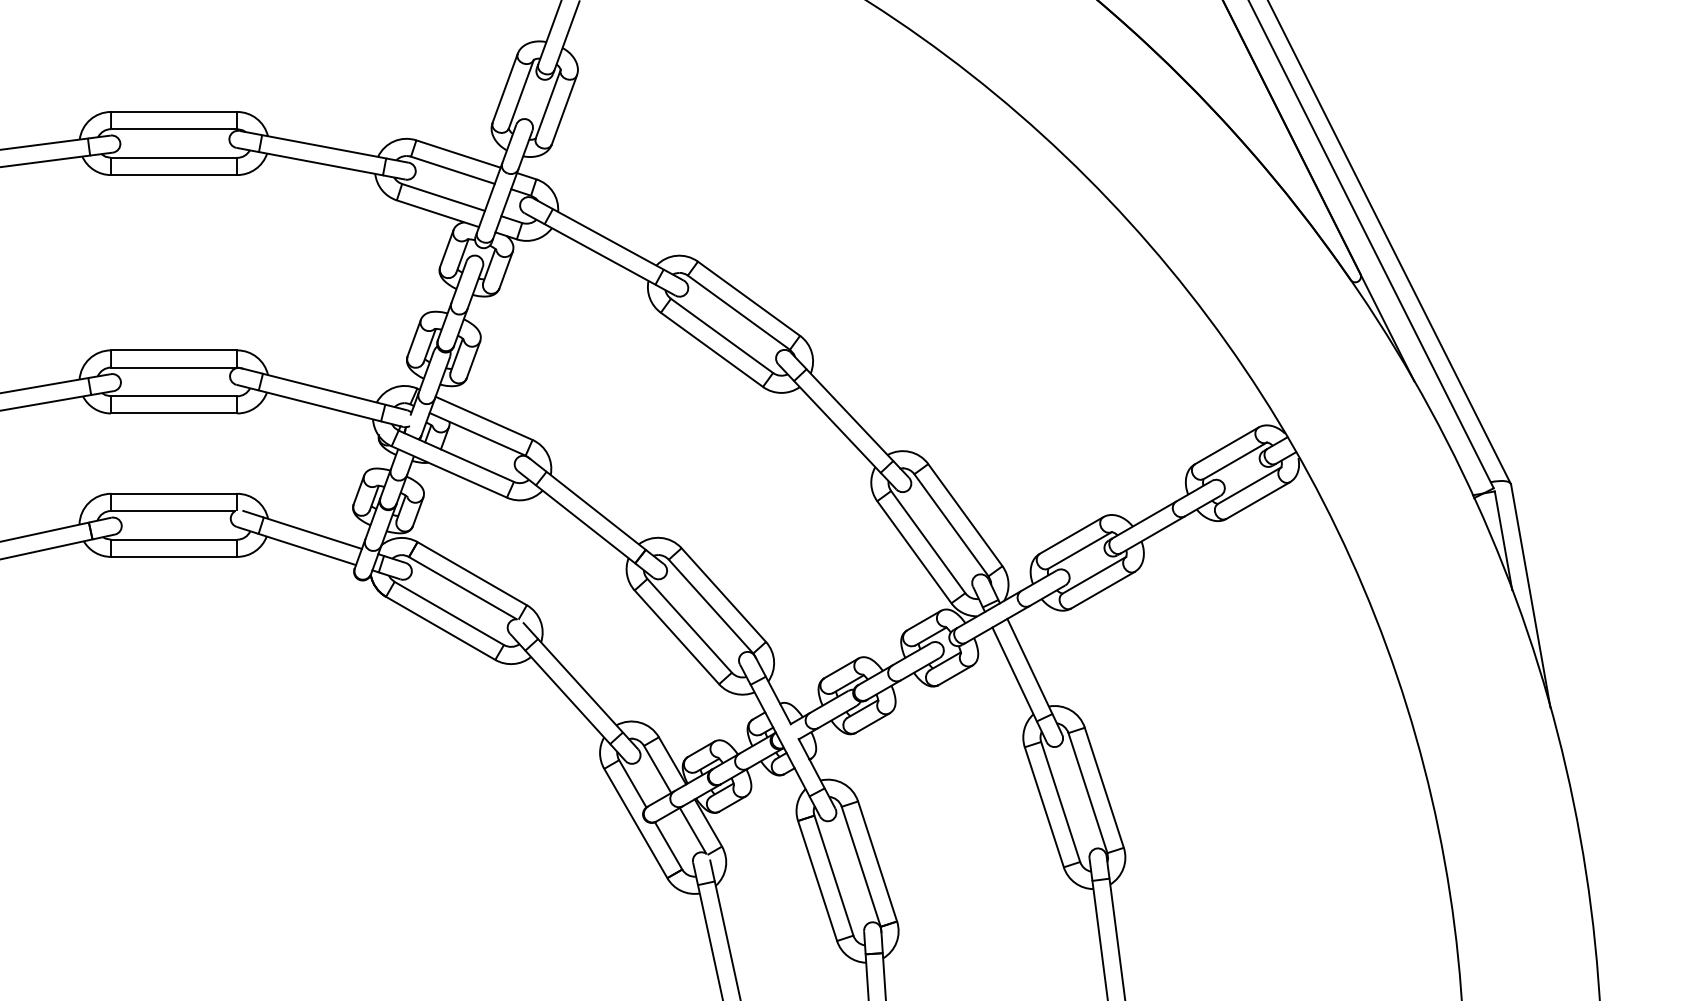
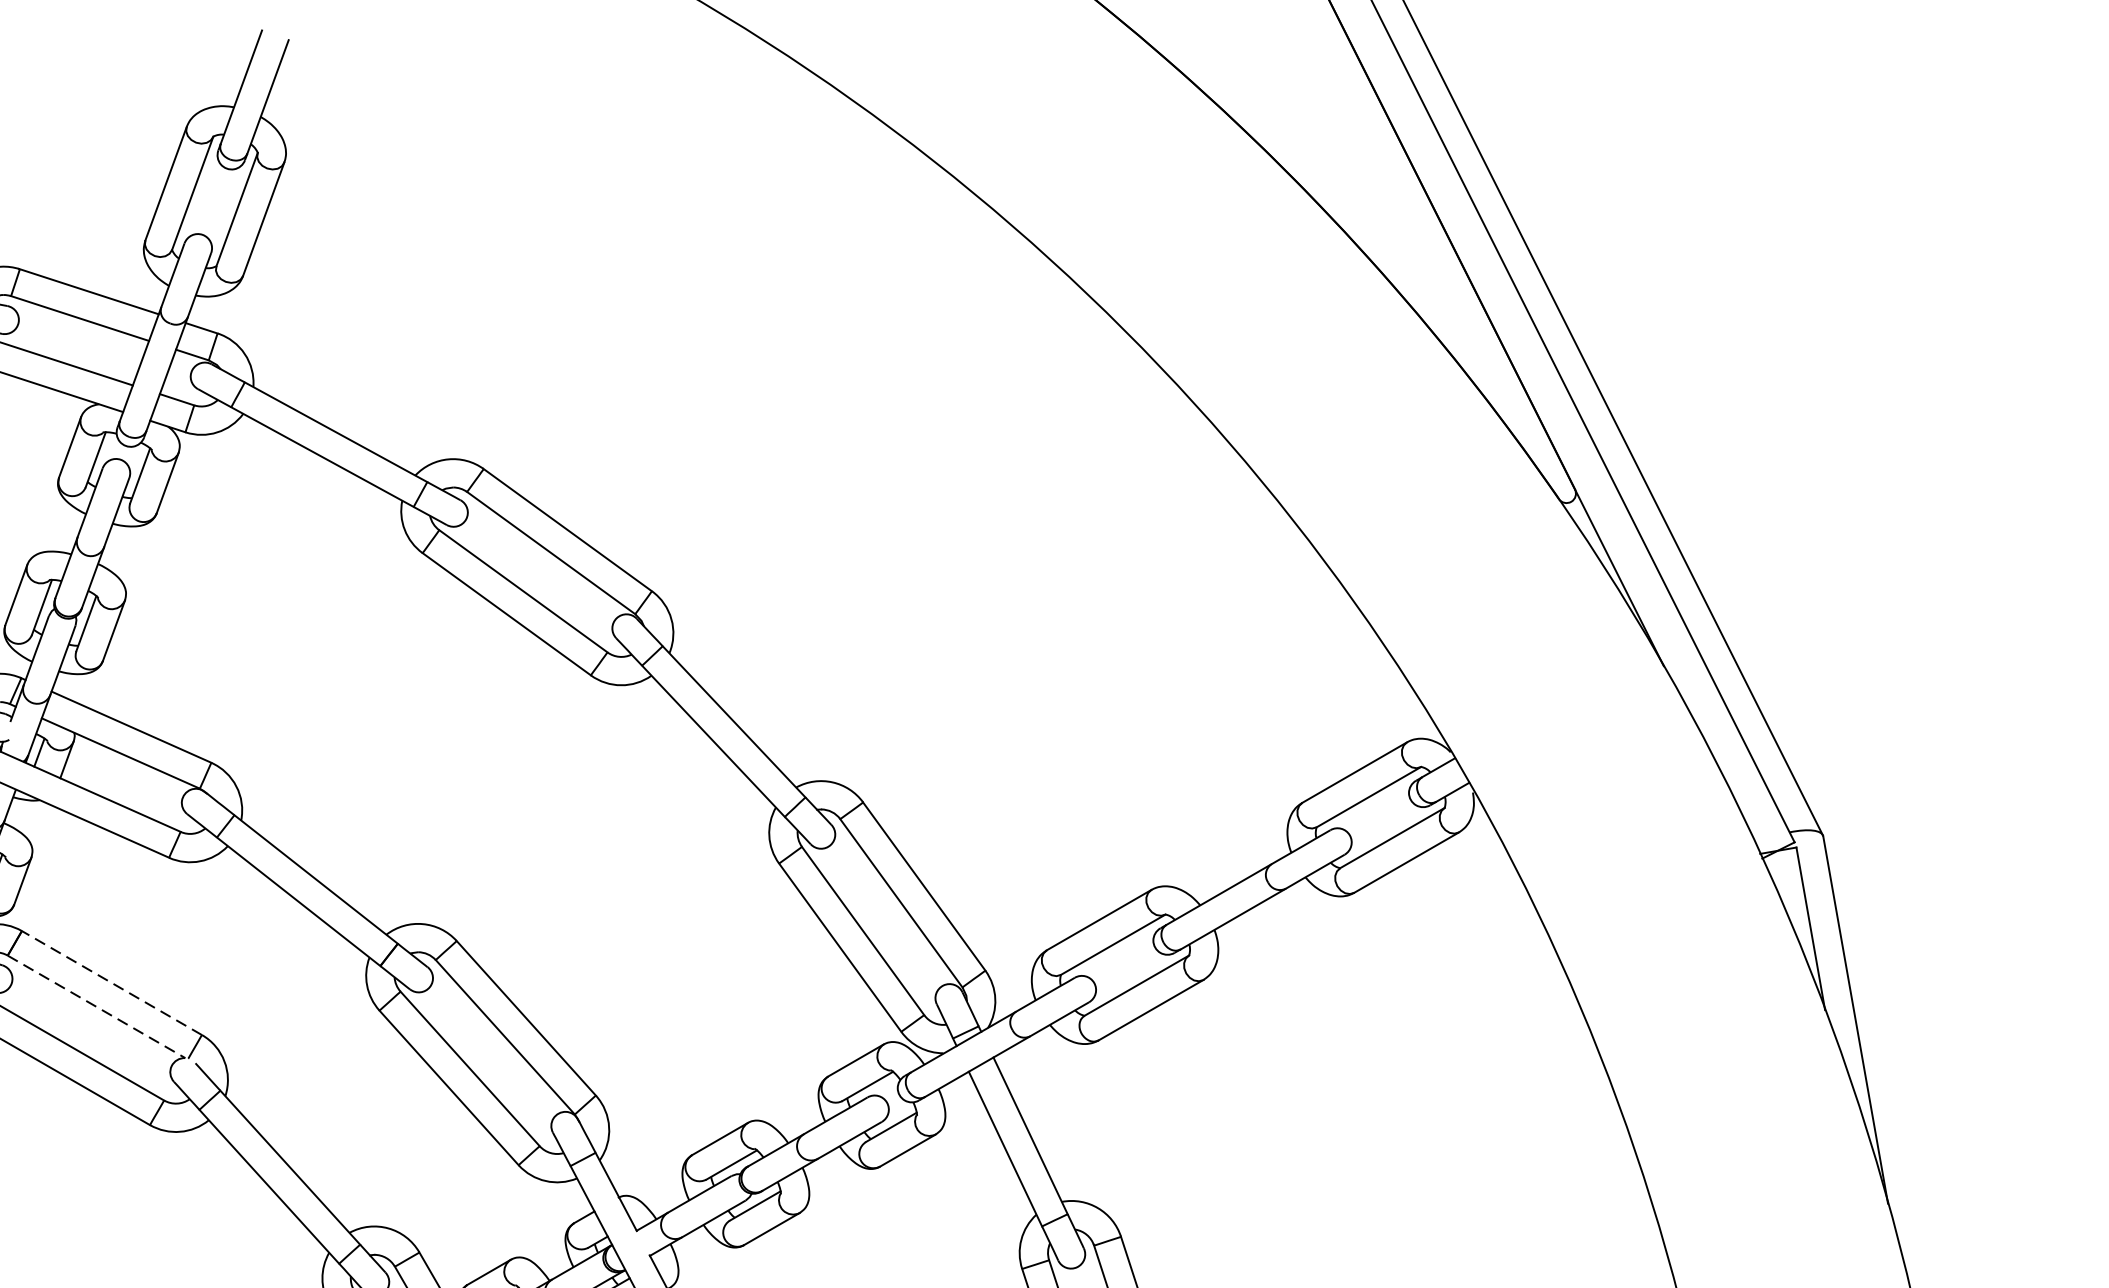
line: (471, 573) -> (110, 982), solid -> dashed
line: (463, 588) -> (97, 1007), solid -> dashed

